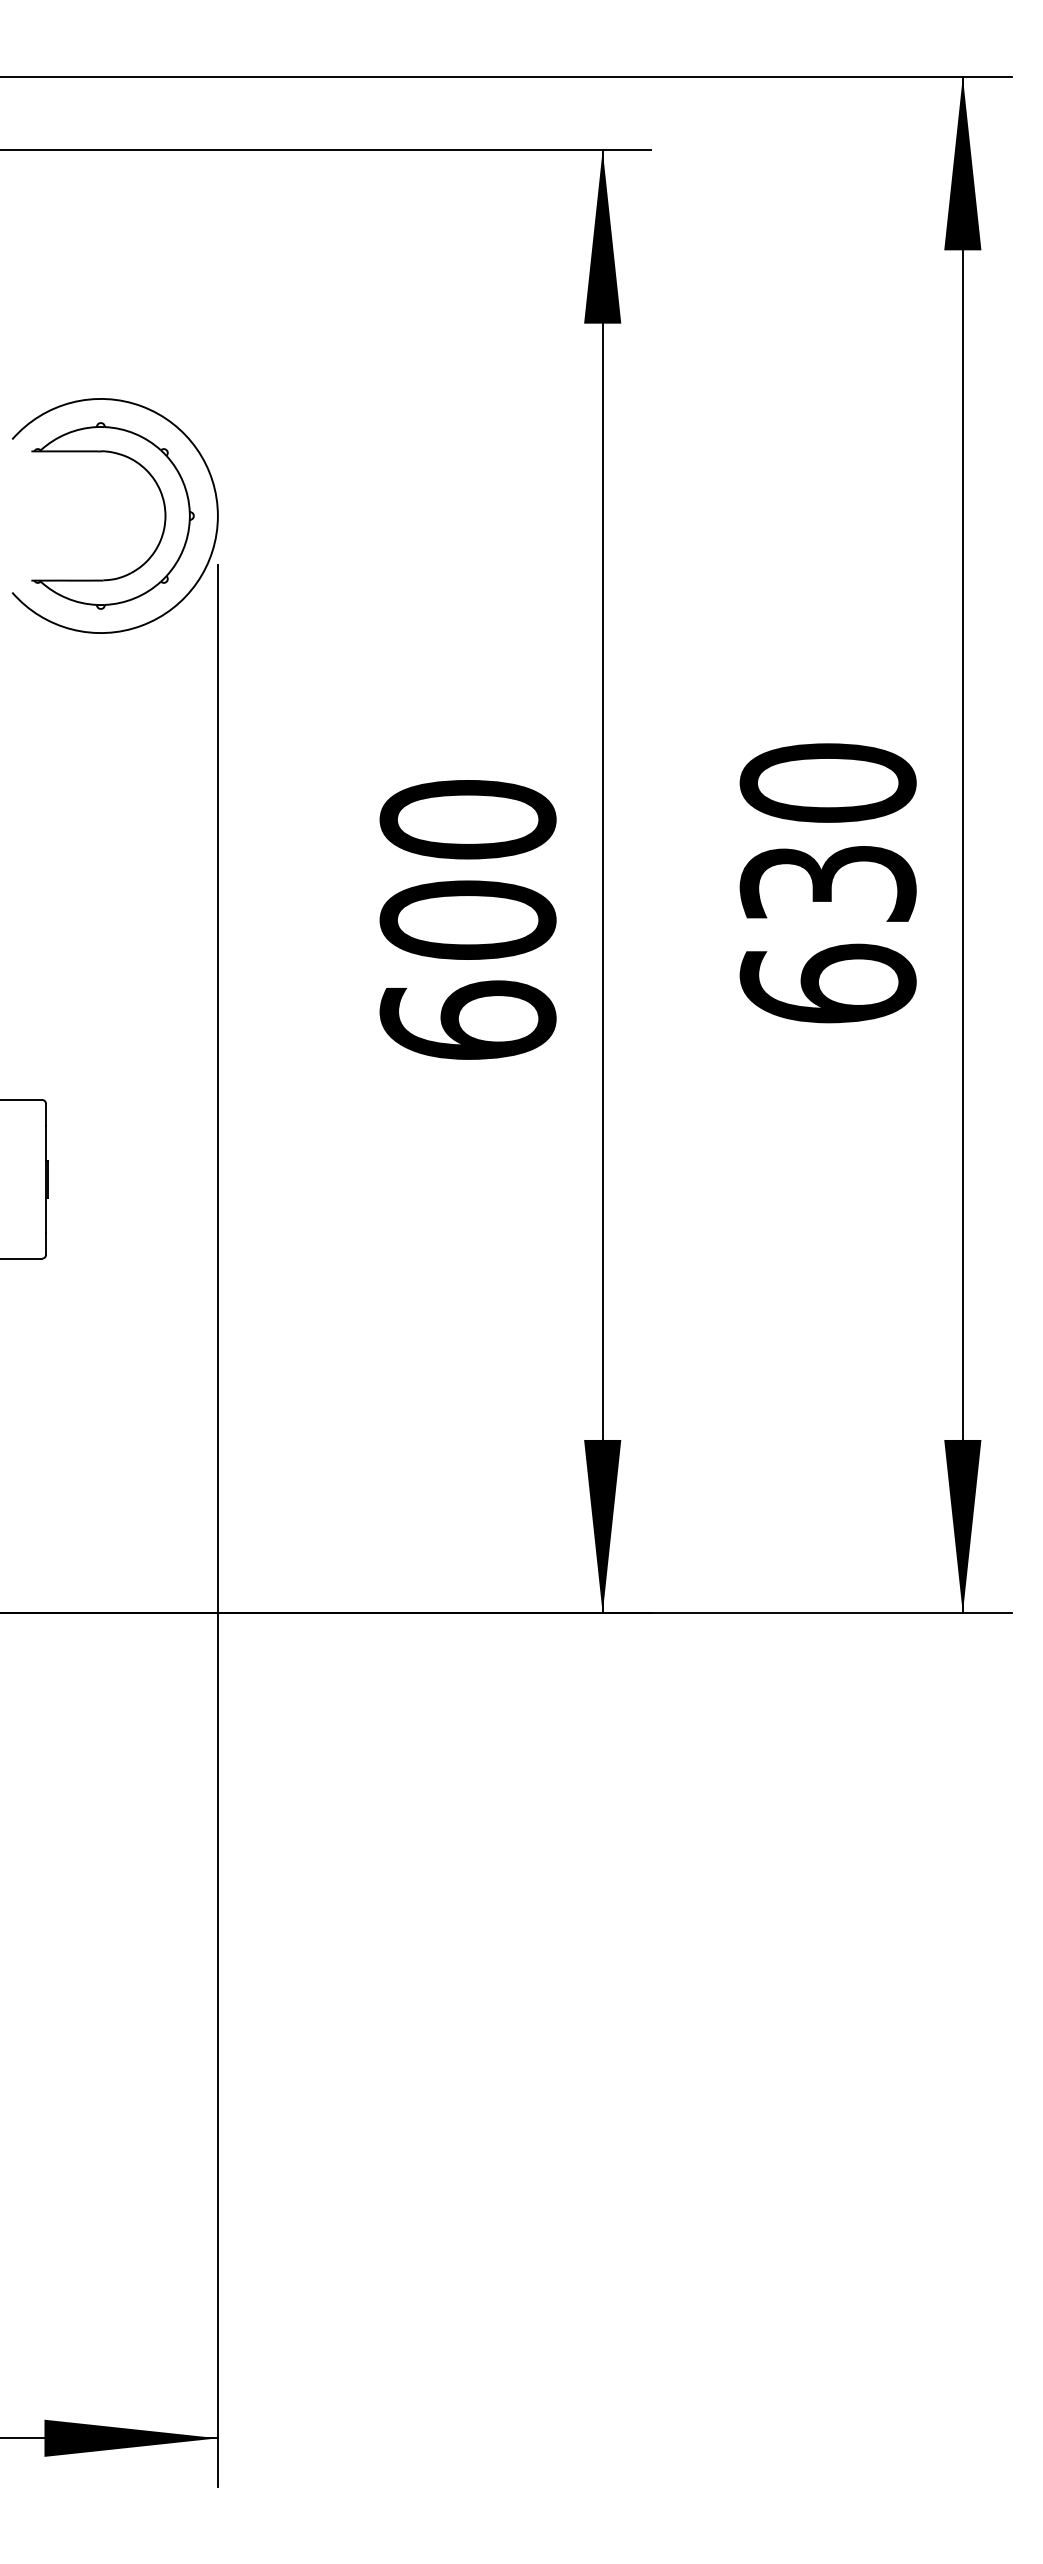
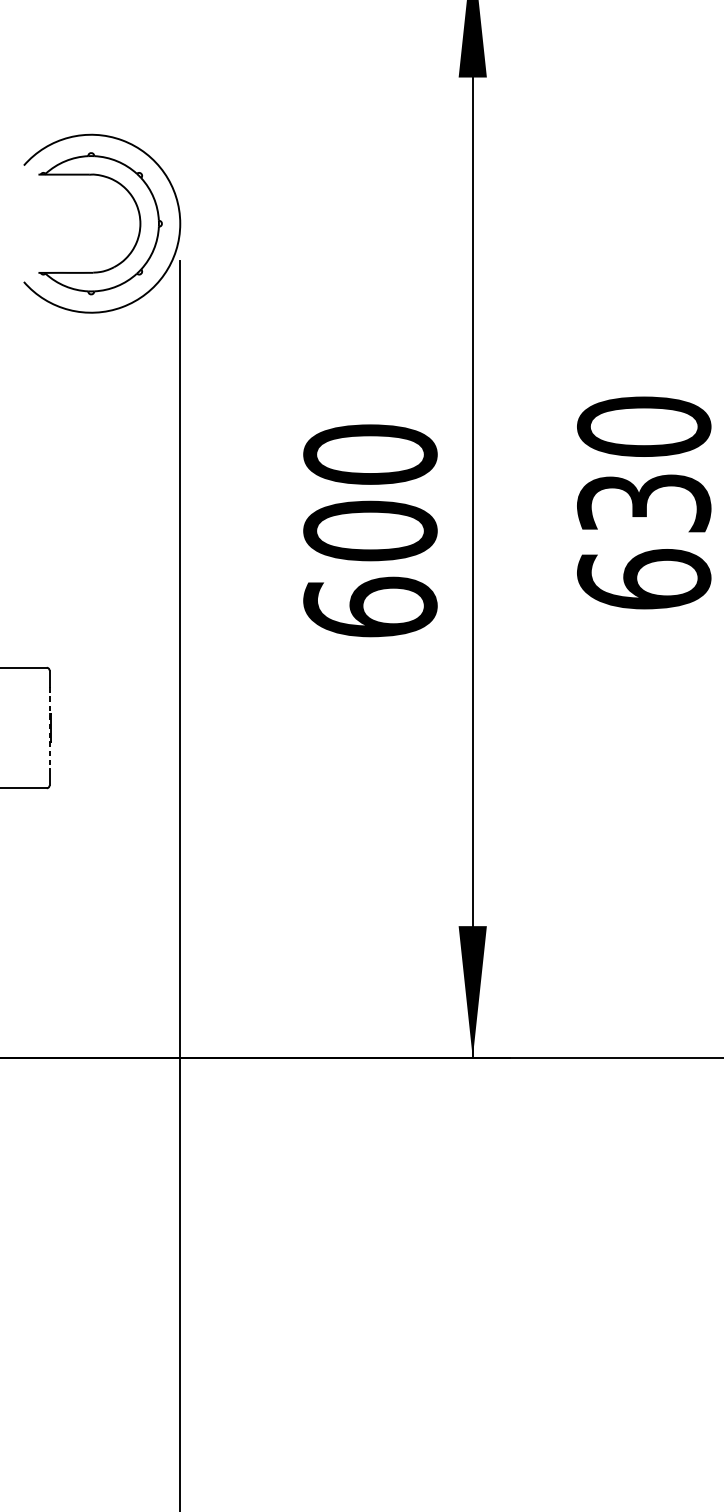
line: (46, 1179) -> (49, 728), solid -> dashed

